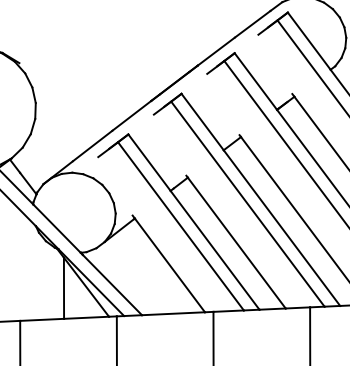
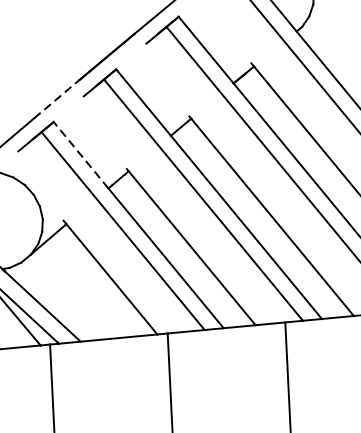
line: (131, 115) -> (56, 98), solid -> dashed
line: (149, 162) -> (81, 154), solid -> dashed

